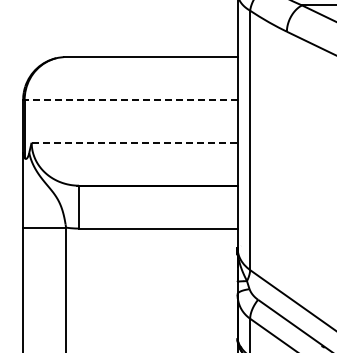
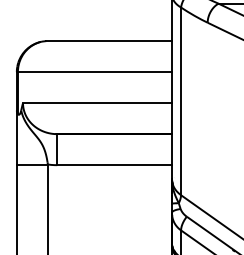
line: (130, 99) -> (94, 71), dashed -> solid
line: (134, 142) -> (97, 102), dashed -> solid

